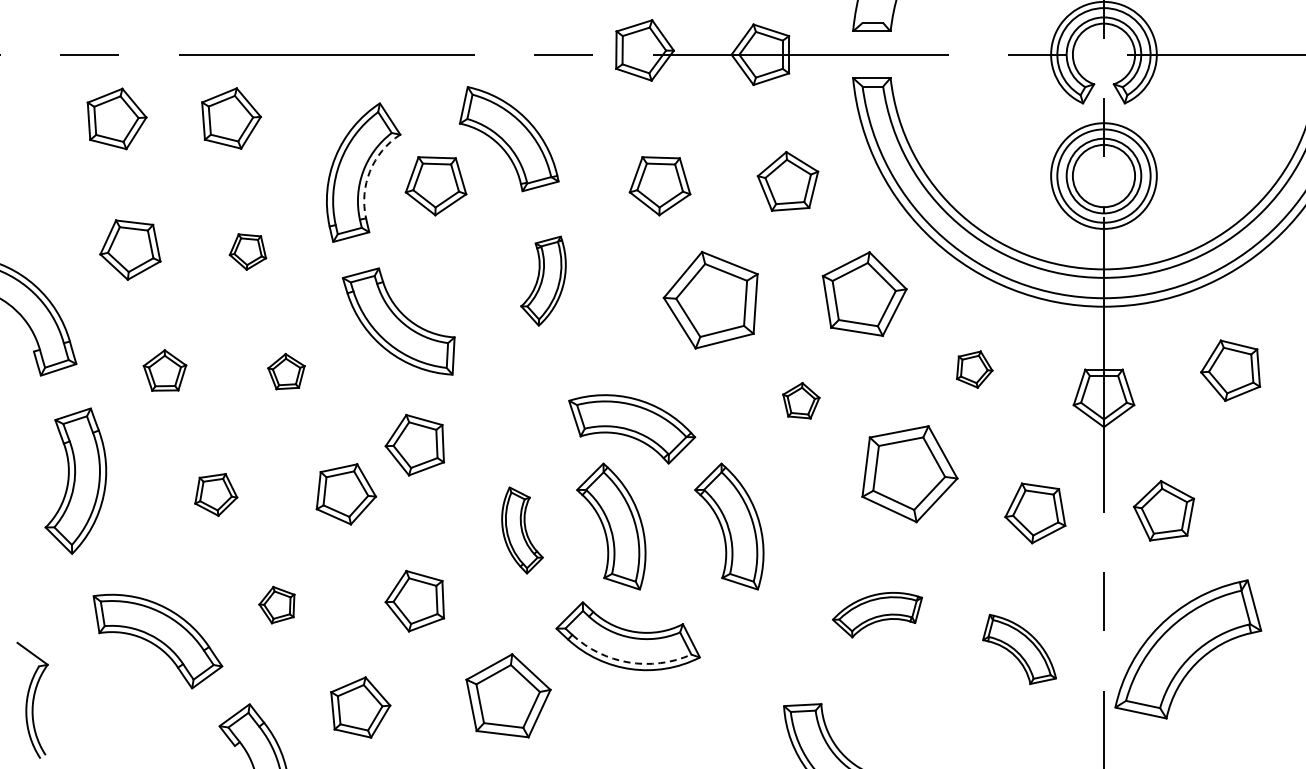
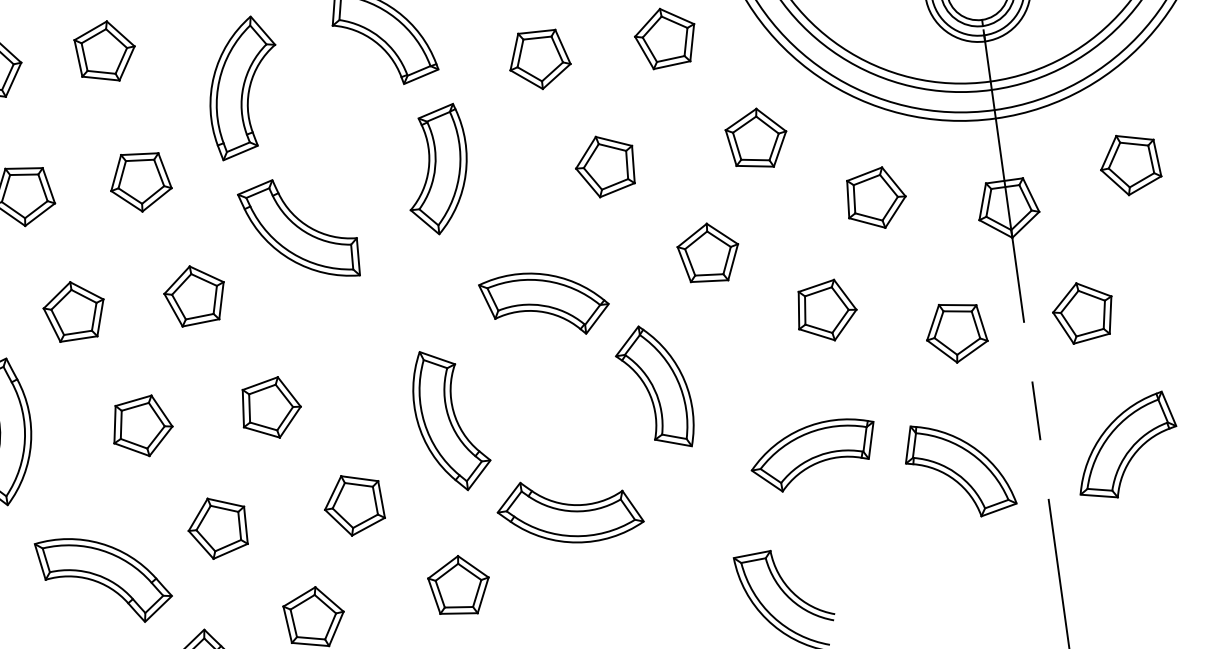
arc: (370, 171) -> (250, 85), dashed -> solid
part: (435, 186) -> (317, 91), removed
part: (247, 251) -> (139, 181), size x1.67
part: (543, 280) -> (437, 169), size x1.43
part: (864, 293) -> (756, 138), size x0.71
part: (710, 299) -> (605, 165), size x0.62
part: (974, 369) -> (876, 198), size x1.67
part: (164, 370) -> (74, 310), size x1.43
part: (286, 371) -> (195, 295), size x1.67
part: (801, 400) -> (709, 252), size x1.67
part: (414, 445) -> (331, 350), removed
part: (909, 474) -> (826, 311), size x0.62
part: (216, 494) -> (142, 426), size x1.43
part: (611, 526) -> (538, 403), removed
part: (522, 530) -> (450, 420), size x1.67
part: (276, 604) -> (217, 527), size x1.67
part: (877, 614) -> (813, 454), size x1.43
part: (1019, 649) -> (959, 469), size x1.43
part: (1188, 649) -> (1126, 446), size x0.71
arc: (628, 662) -> (573, 536), dashed -> solid
part: (508, 695) -> (459, 585), size x0.71

